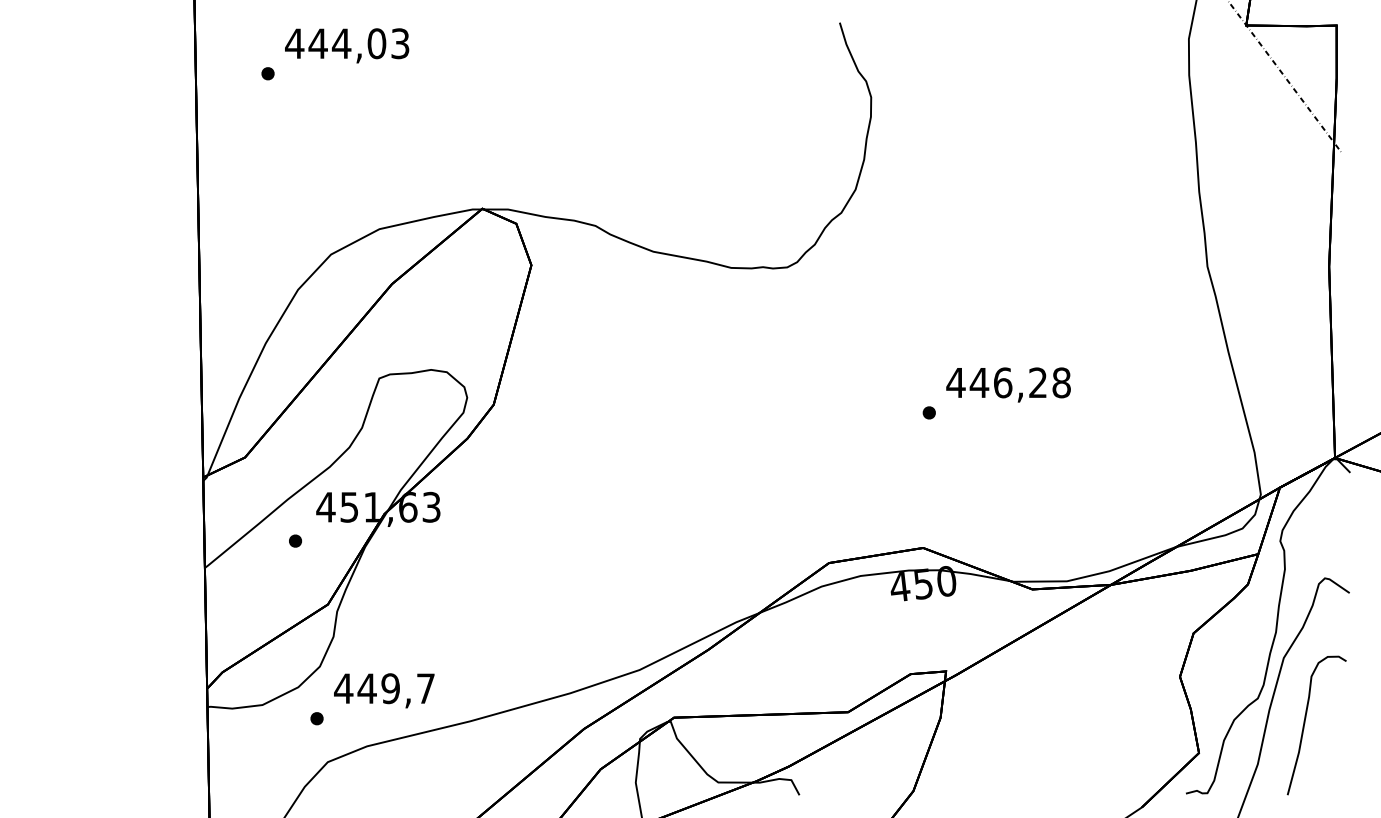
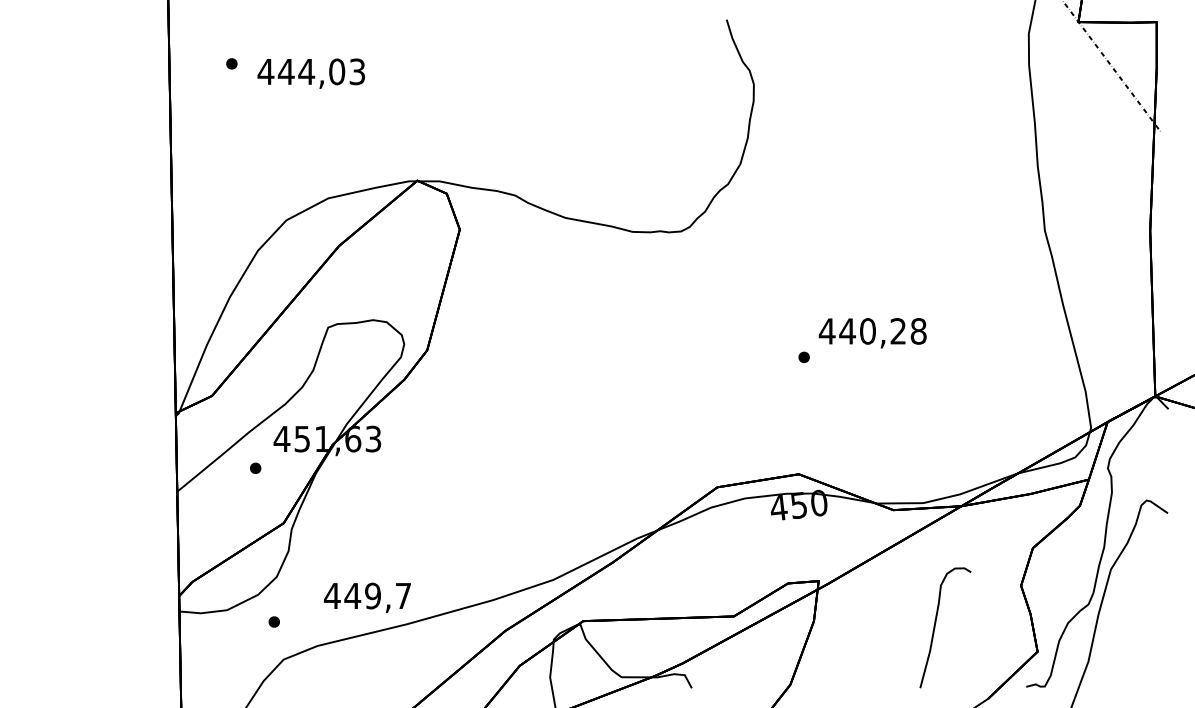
text: (346, 45) -> (310, 73), moved
text: (1003, 383) -> (868, 331), 446,28 -> 440,28
text: (384, 690) -> (367, 597), moved
curve: (1306, 720) -> (936, 623), moved

